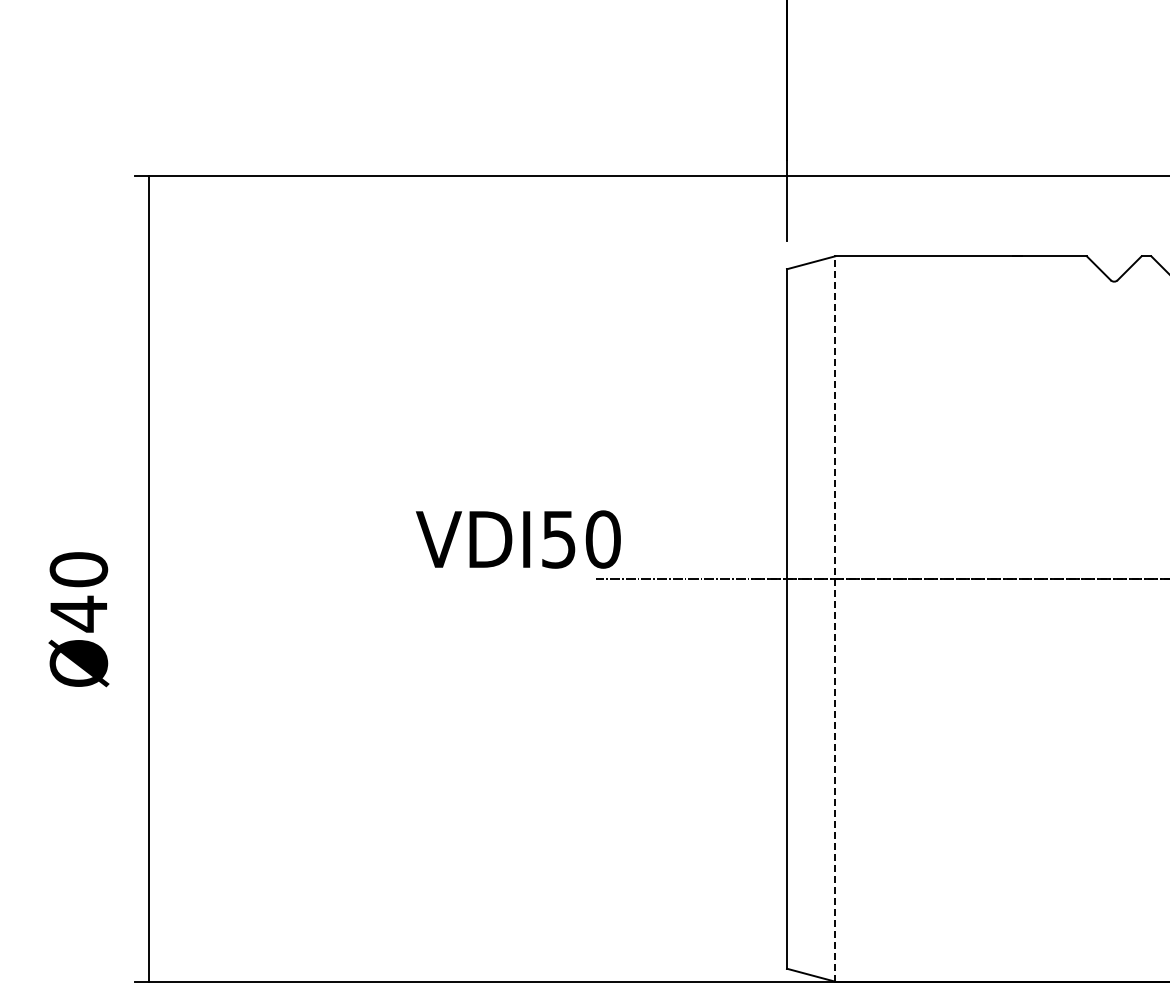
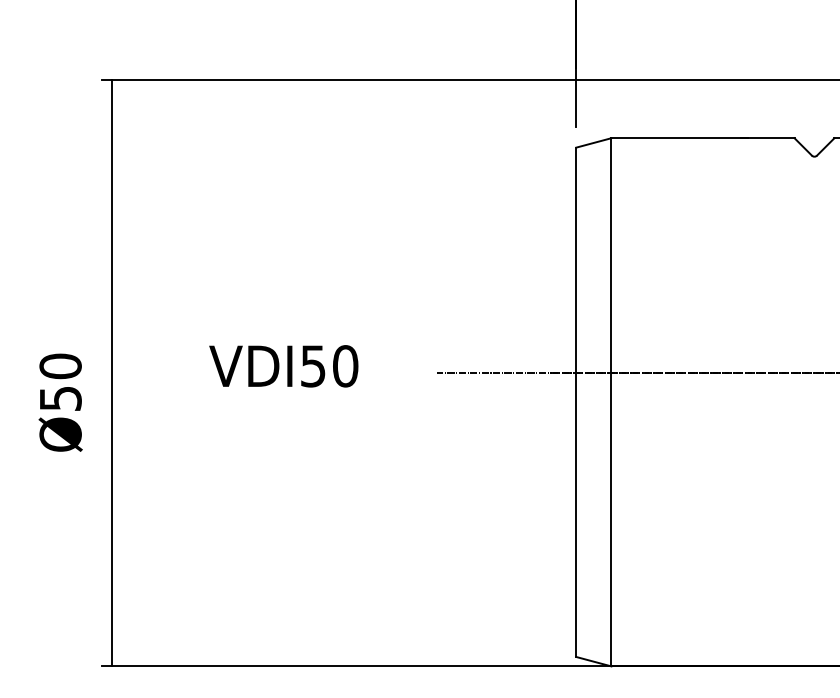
text: (518, 539) -> (283, 366), moved
text: (79, 613) -> (61, 398), Ø40 -> Ø50
line: (835, 619) -> (611, 402), dashed -> solid

